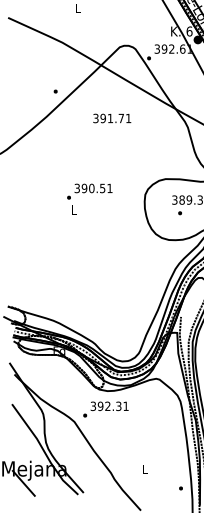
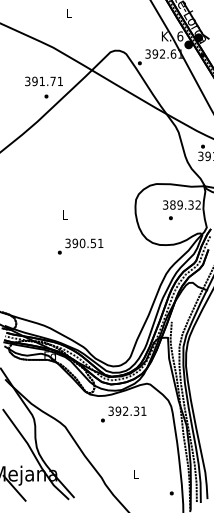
text: (111, 118) -> (43, 81), moved
text: (89, 191) -> (80, 246), moved
text: (105, 409) -> (123, 414), moved

